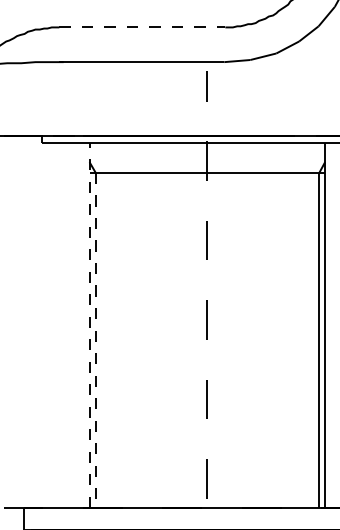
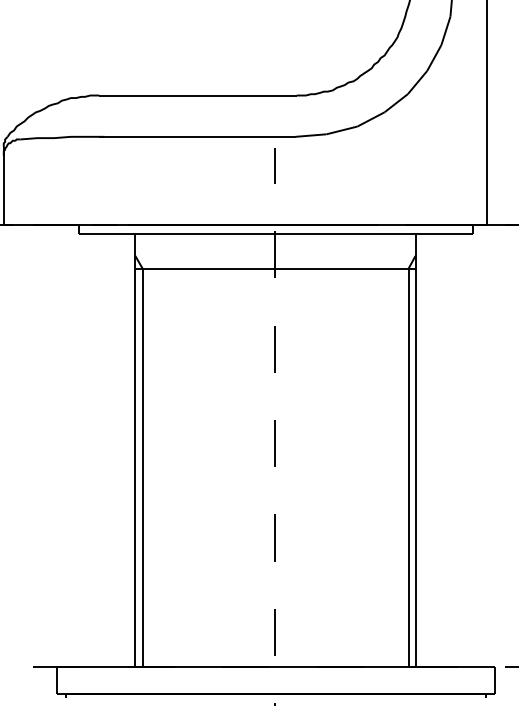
line: (142, 27) -> (198, 95), dashed -> solid
line: (89, 325) -> (135, 450), dashed -> solid
line: (95, 340) -> (142, 468), dashed -> solid

